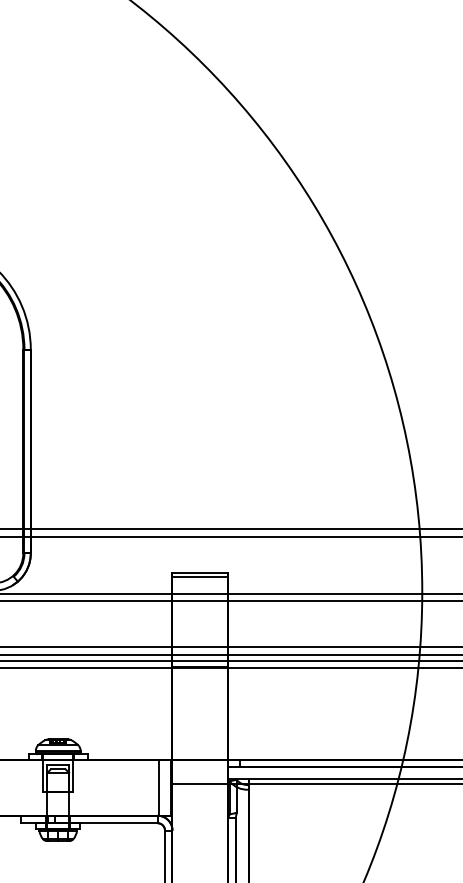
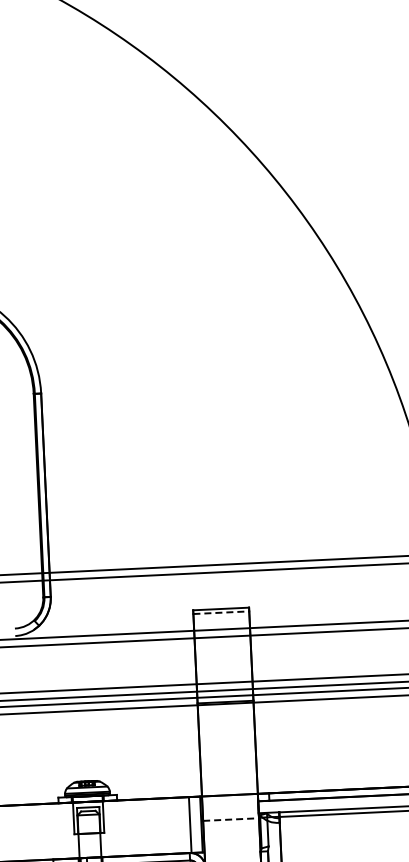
line: (200, 577) -> (221, 613), solid -> dashed
line: (200, 784) -> (231, 819), solid -> dashed

